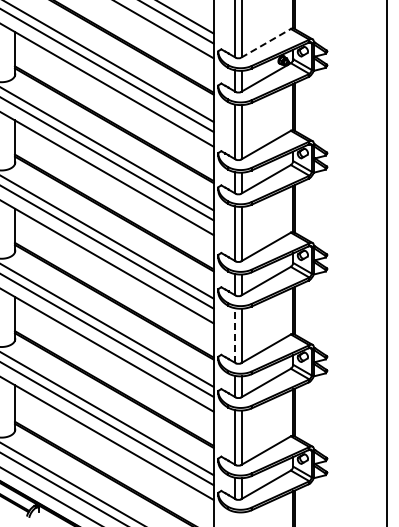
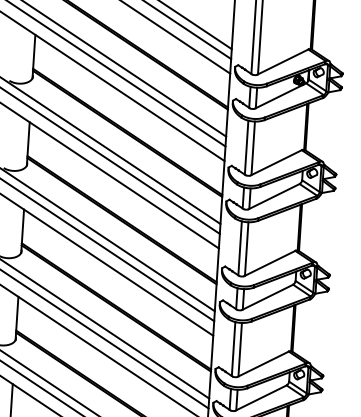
line: (266, 43) -> (283, 62), dashed -> solid
line: (235, 335) -> (233, 349), dashed -> solid

